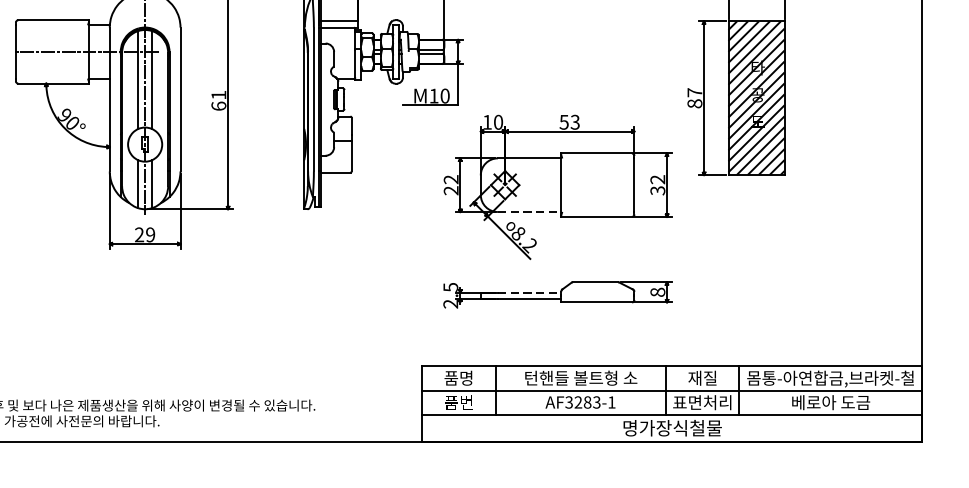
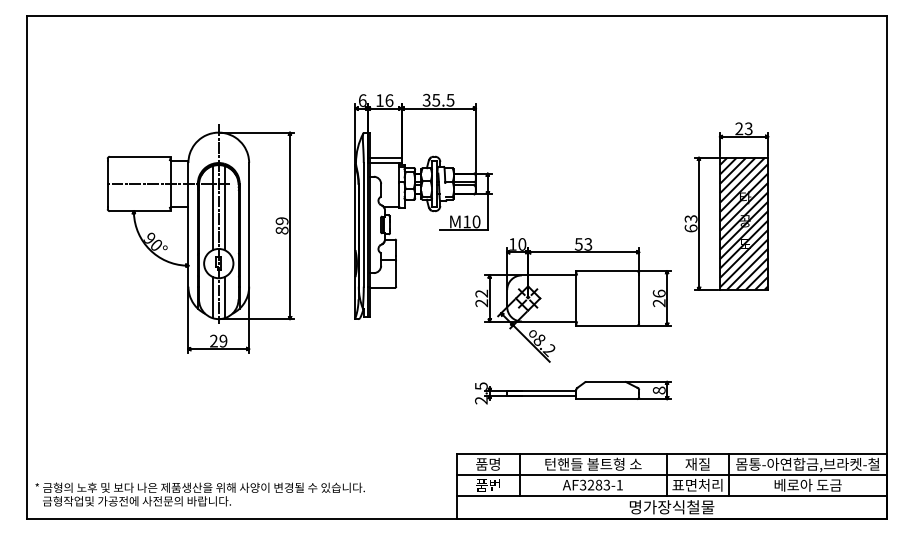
text: (694, 97) -> (690, 223), 87 -> 63
text: (218, 100) -> (281, 225), 61 -> 89
text: (656, 185) -> (658, 298), 32 -> 26
line: (530, 212) -> (549, 321), dashed -> solid
line: (530, 292) -> (549, 390), dashed -> solid

